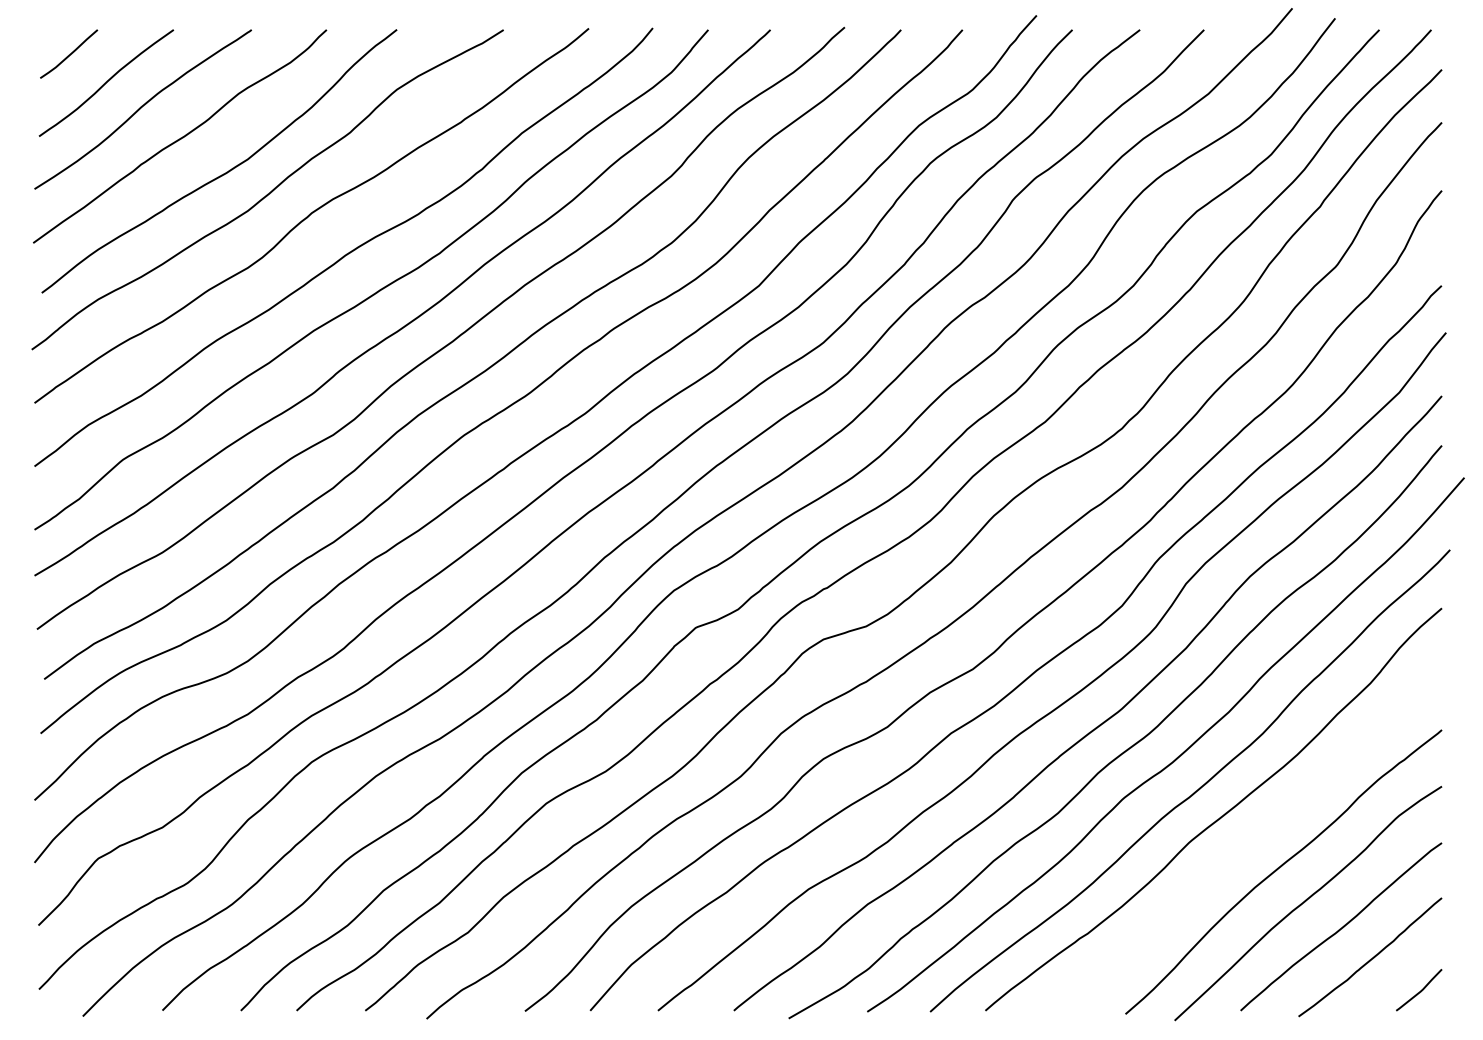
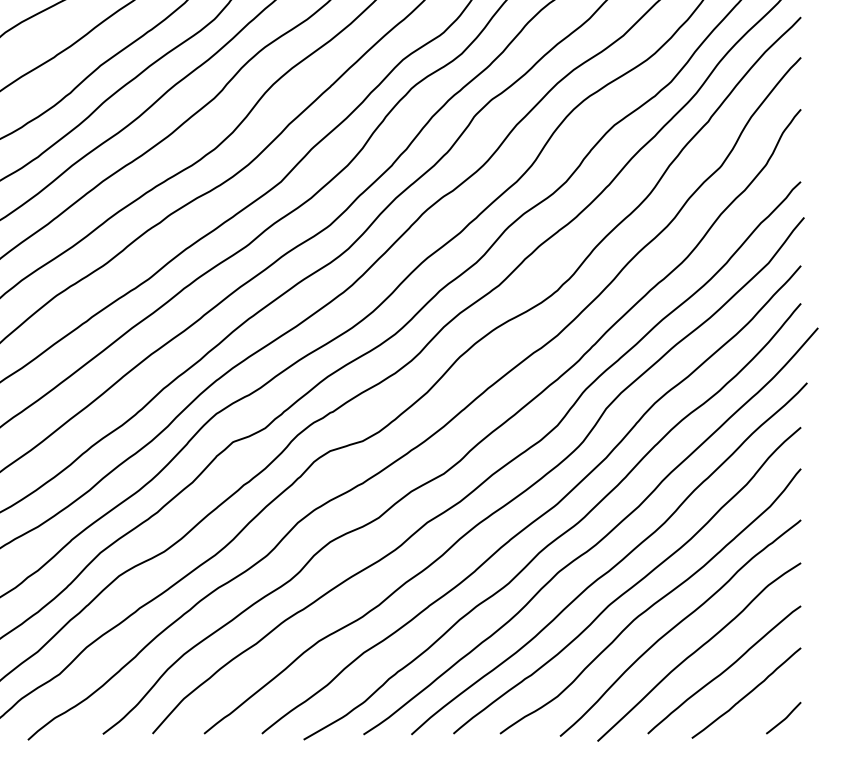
curve: (1248, 839) -> (653, 603), added

